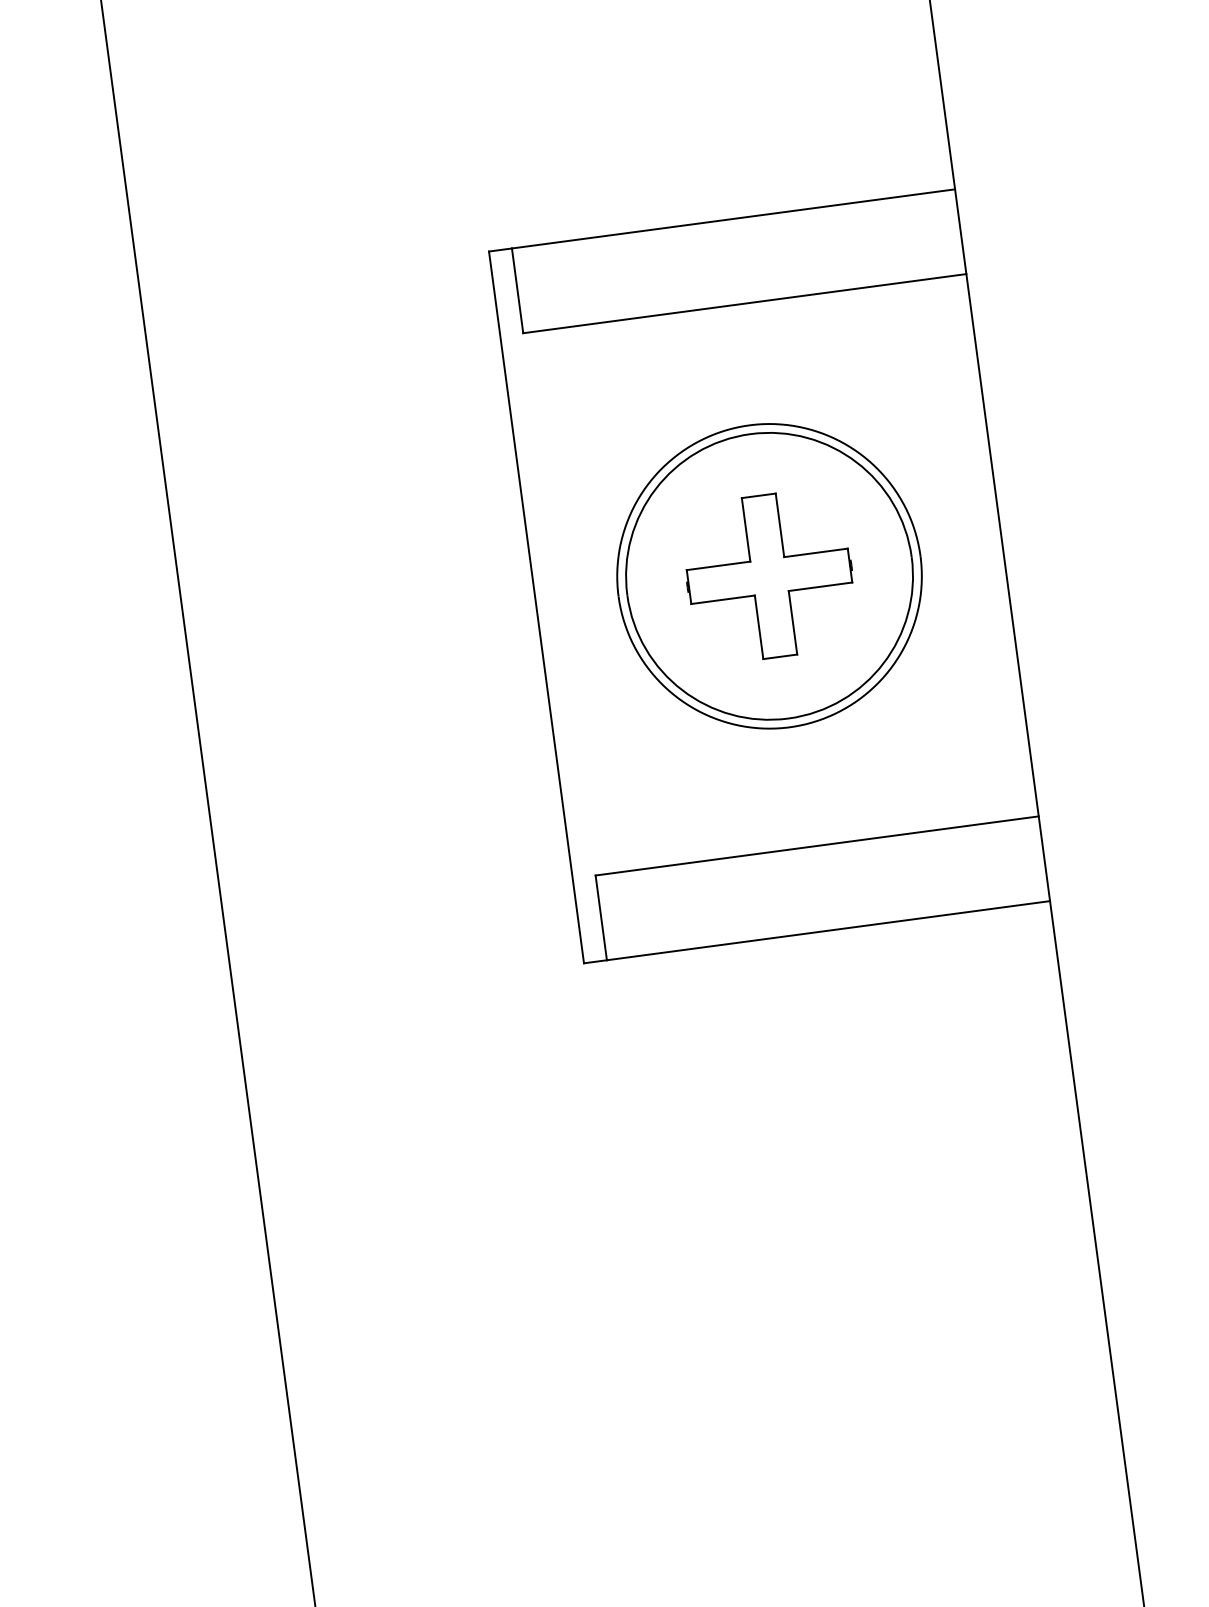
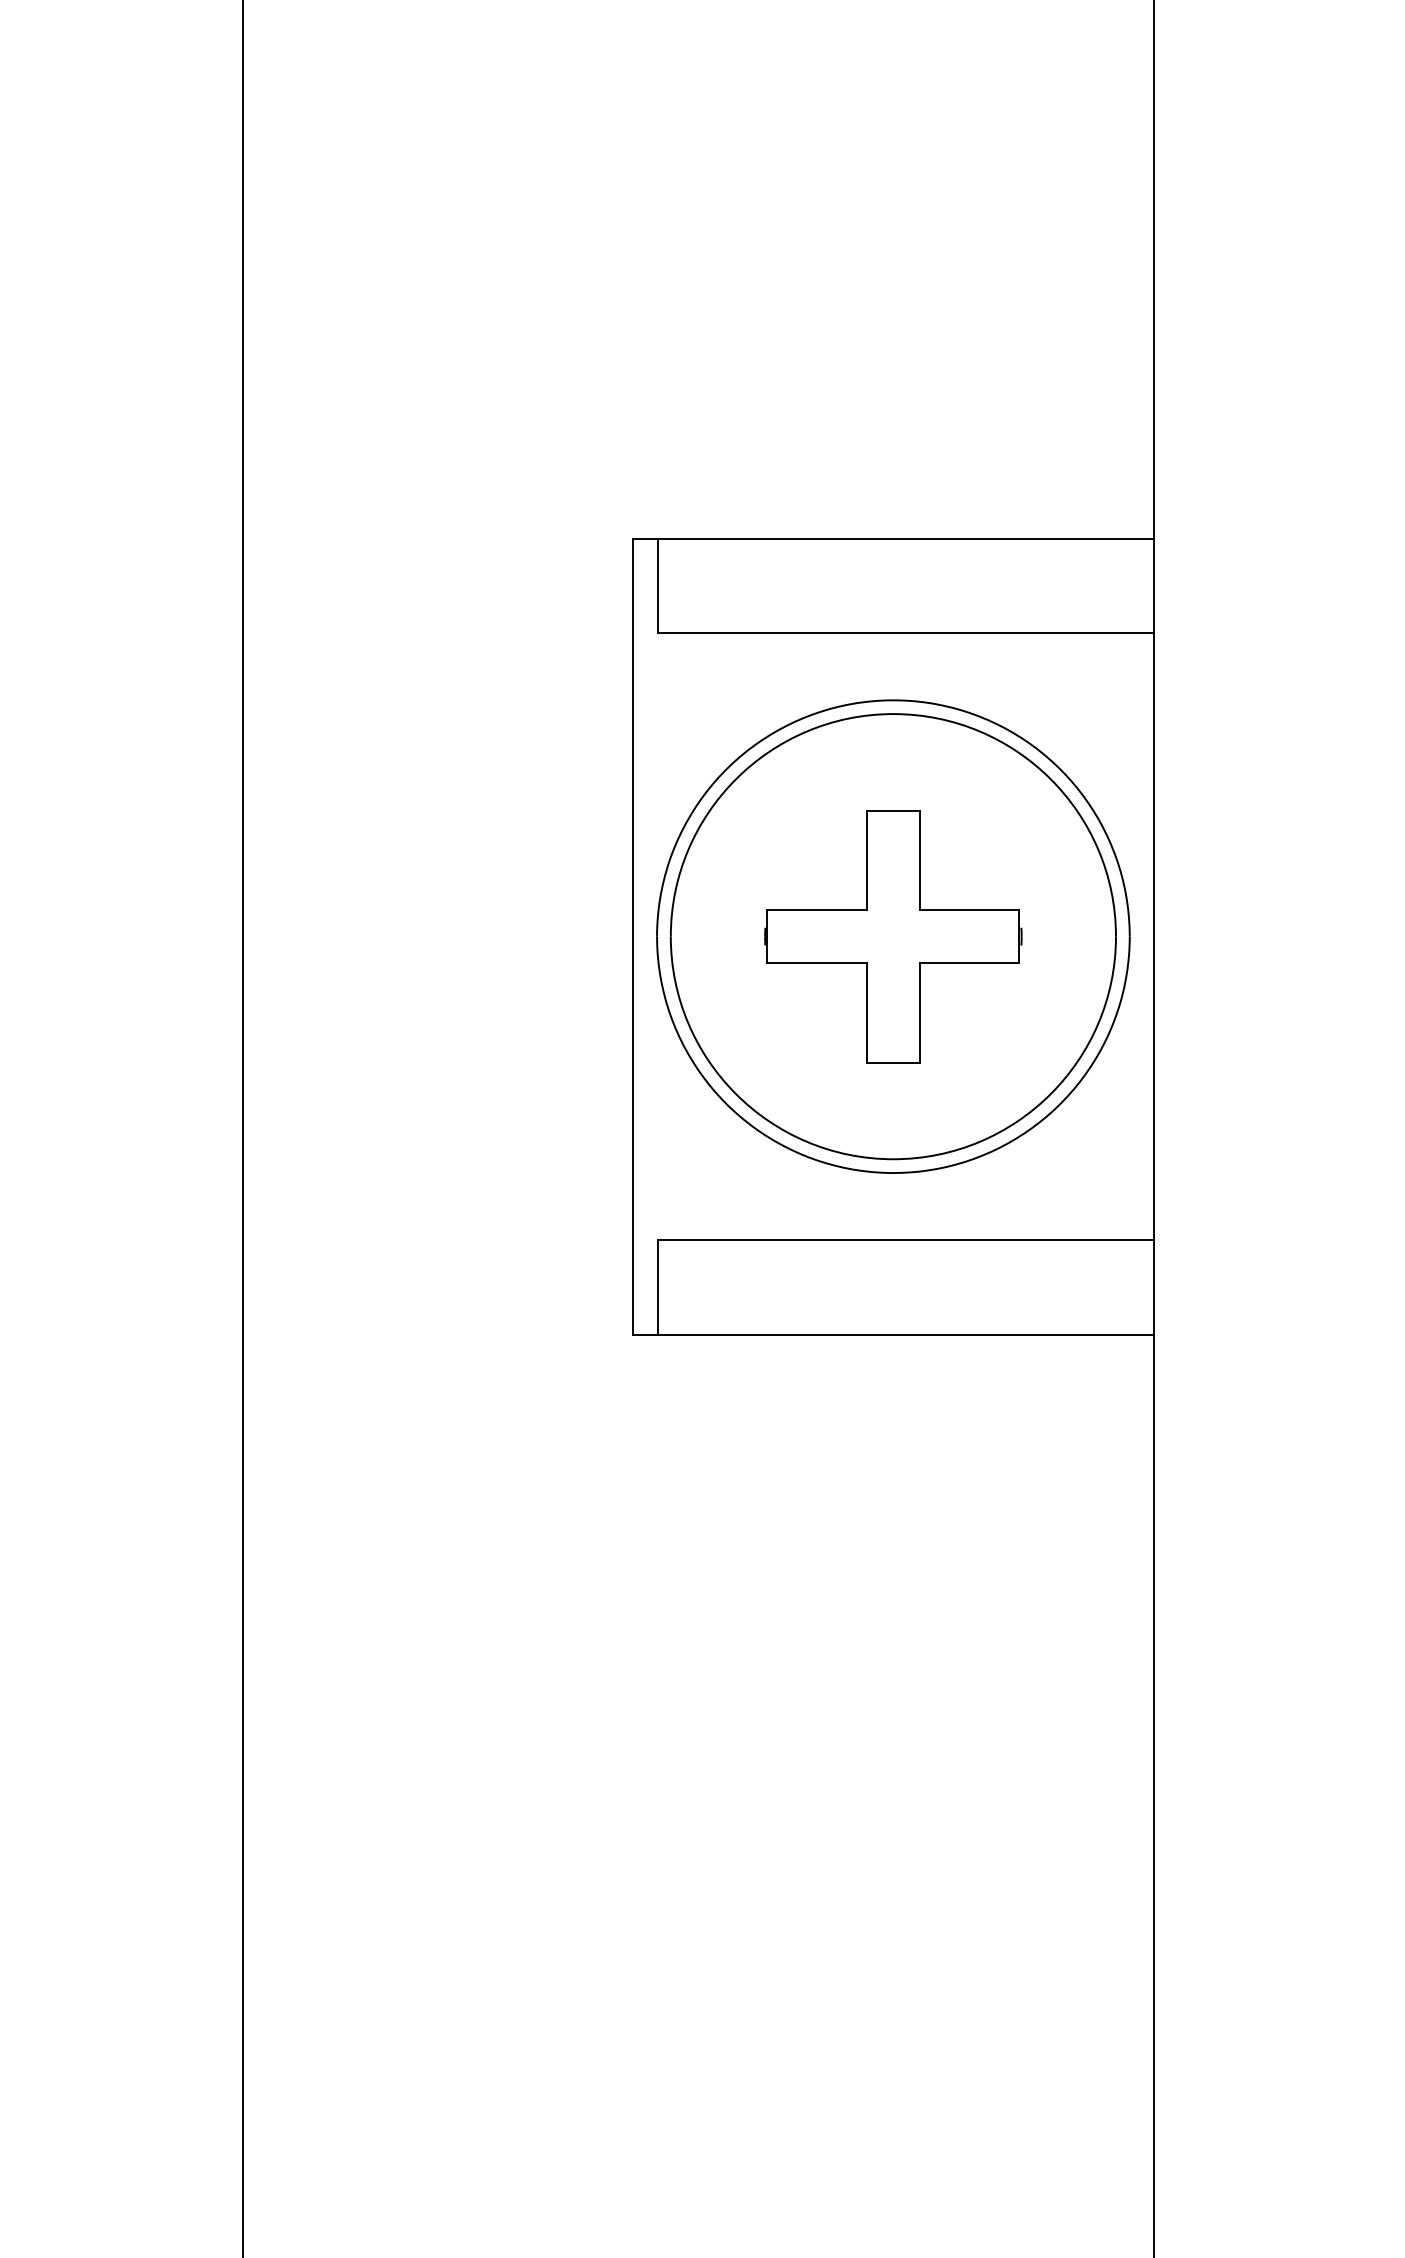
part: (769, 576) -> (893, 936), size x1.4

